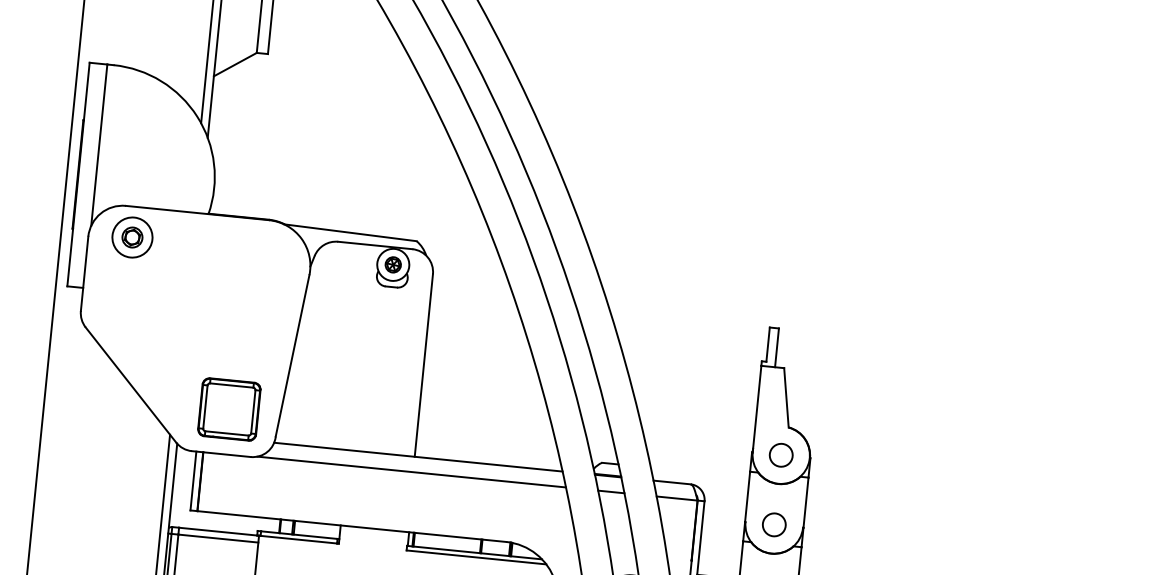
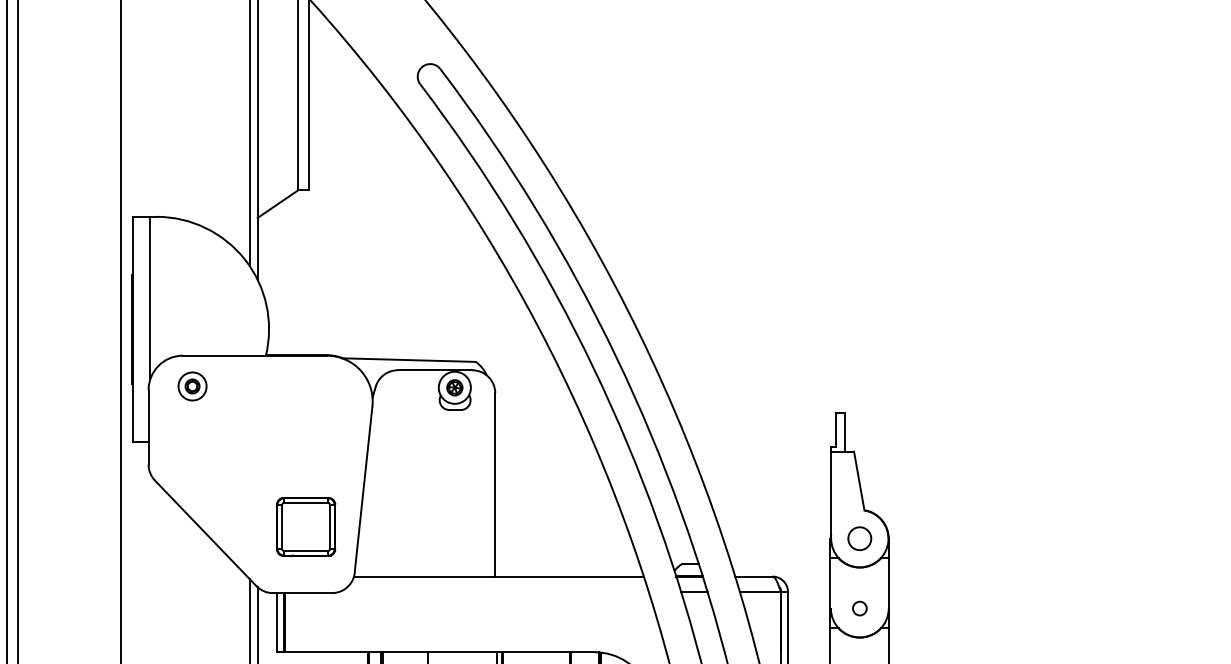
part: (132, 237) -> (192, 386), size x0.7
part: (229, 409) -> (306, 526), moved
line: (411, 472) -> (493, 592), removed
circle: (774, 524) -> (859, 608), size x0.6

